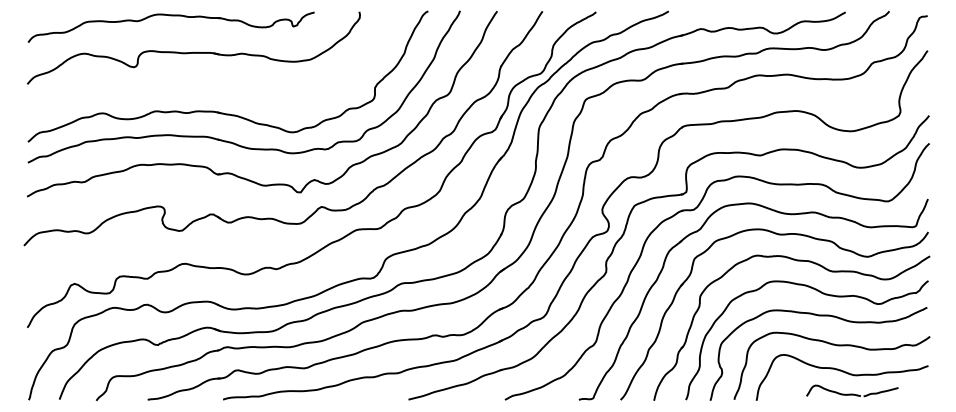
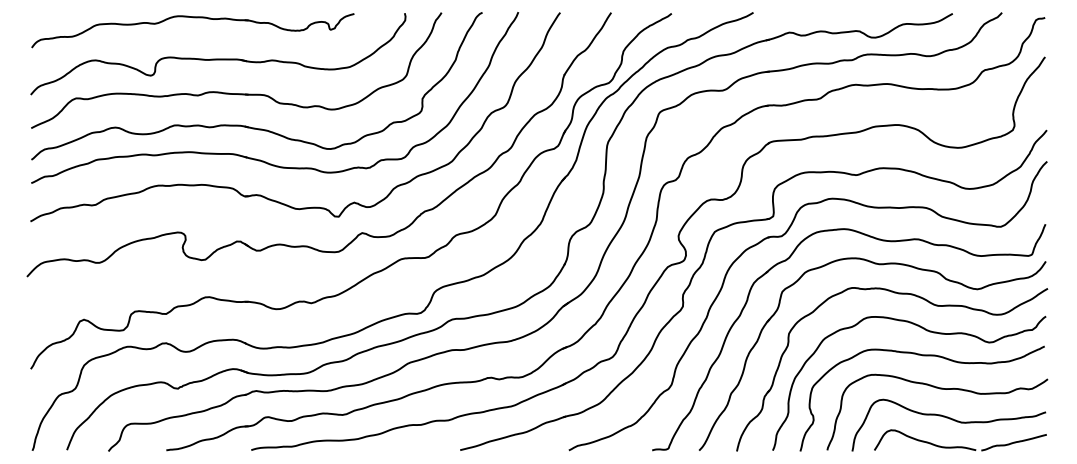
part: (209, 82) -> (235, 92), added
part: (852, 390) -> (960, 439), size x1.67

